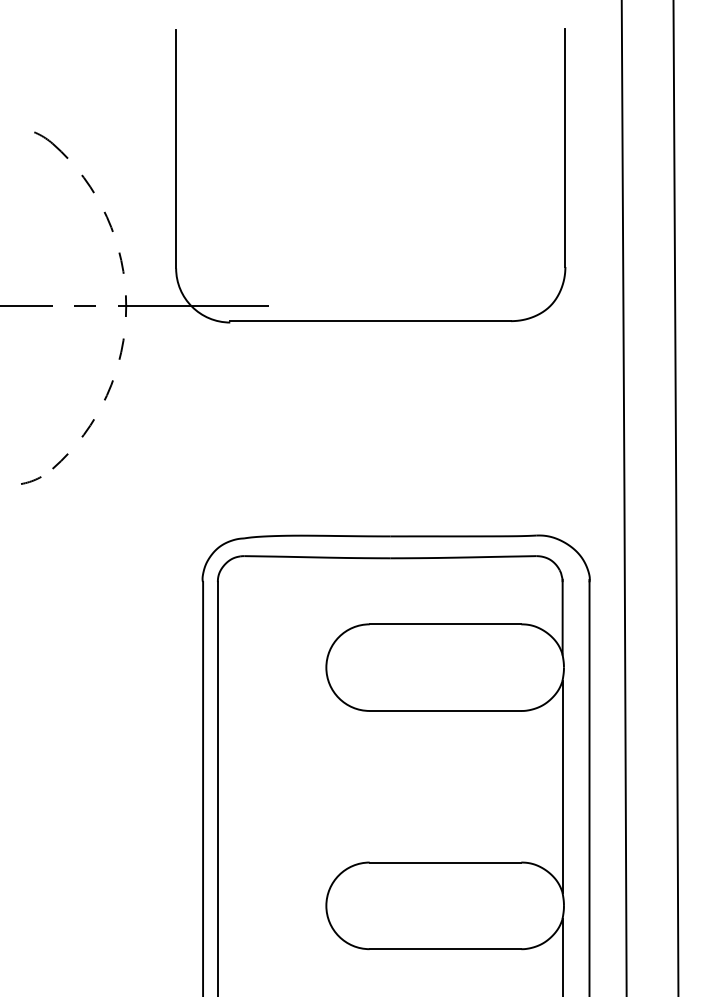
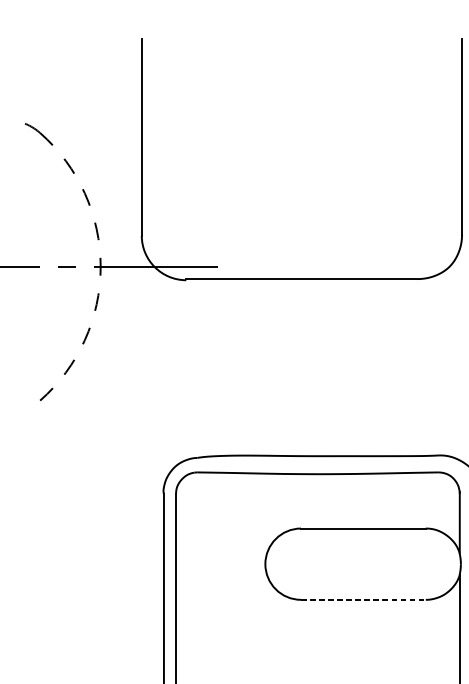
line: (31, 480) -> (22, 410), removed
line: (445, 710) -> (363, 599), solid -> dashed

